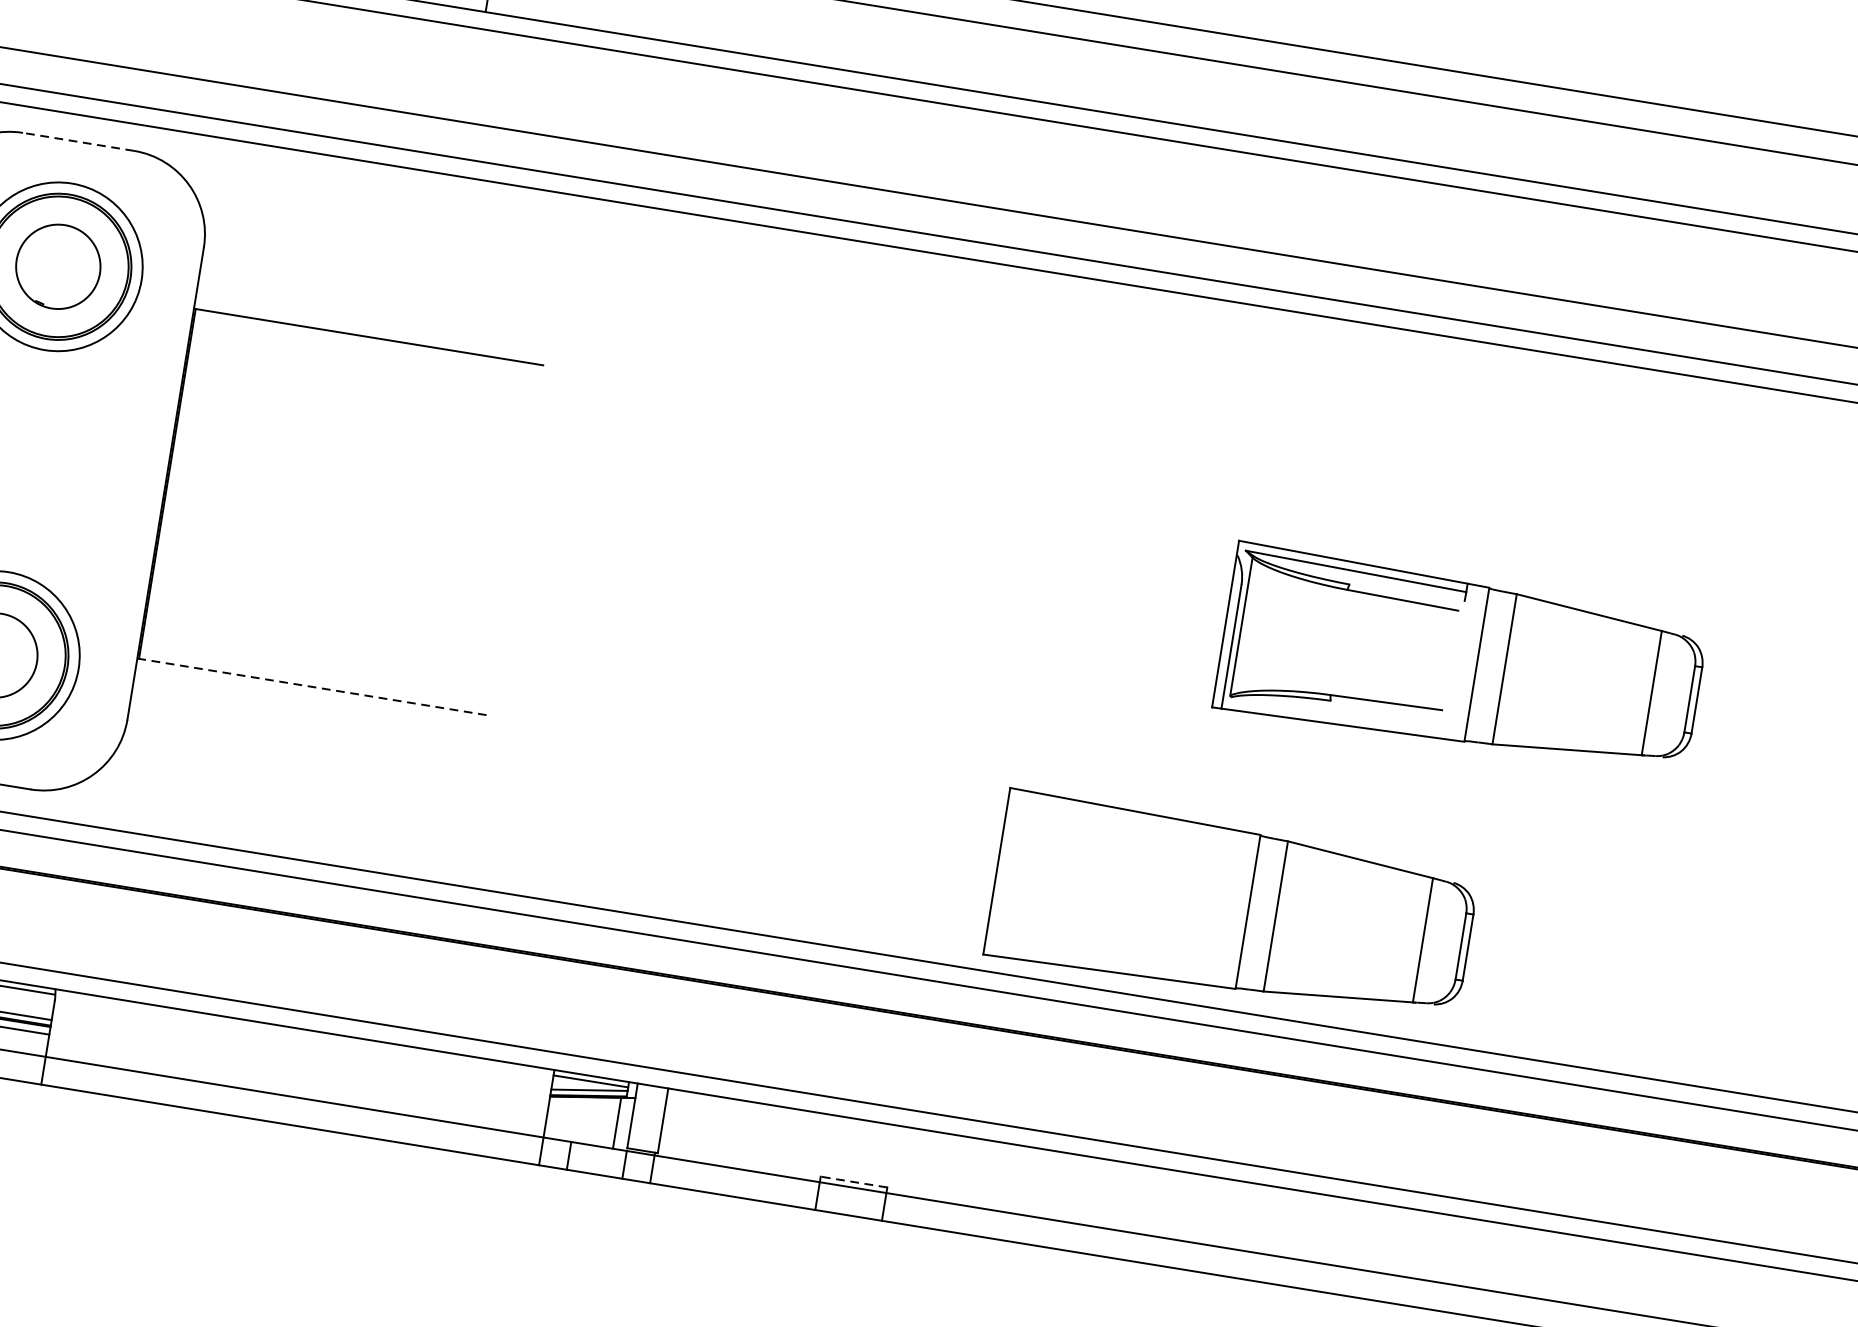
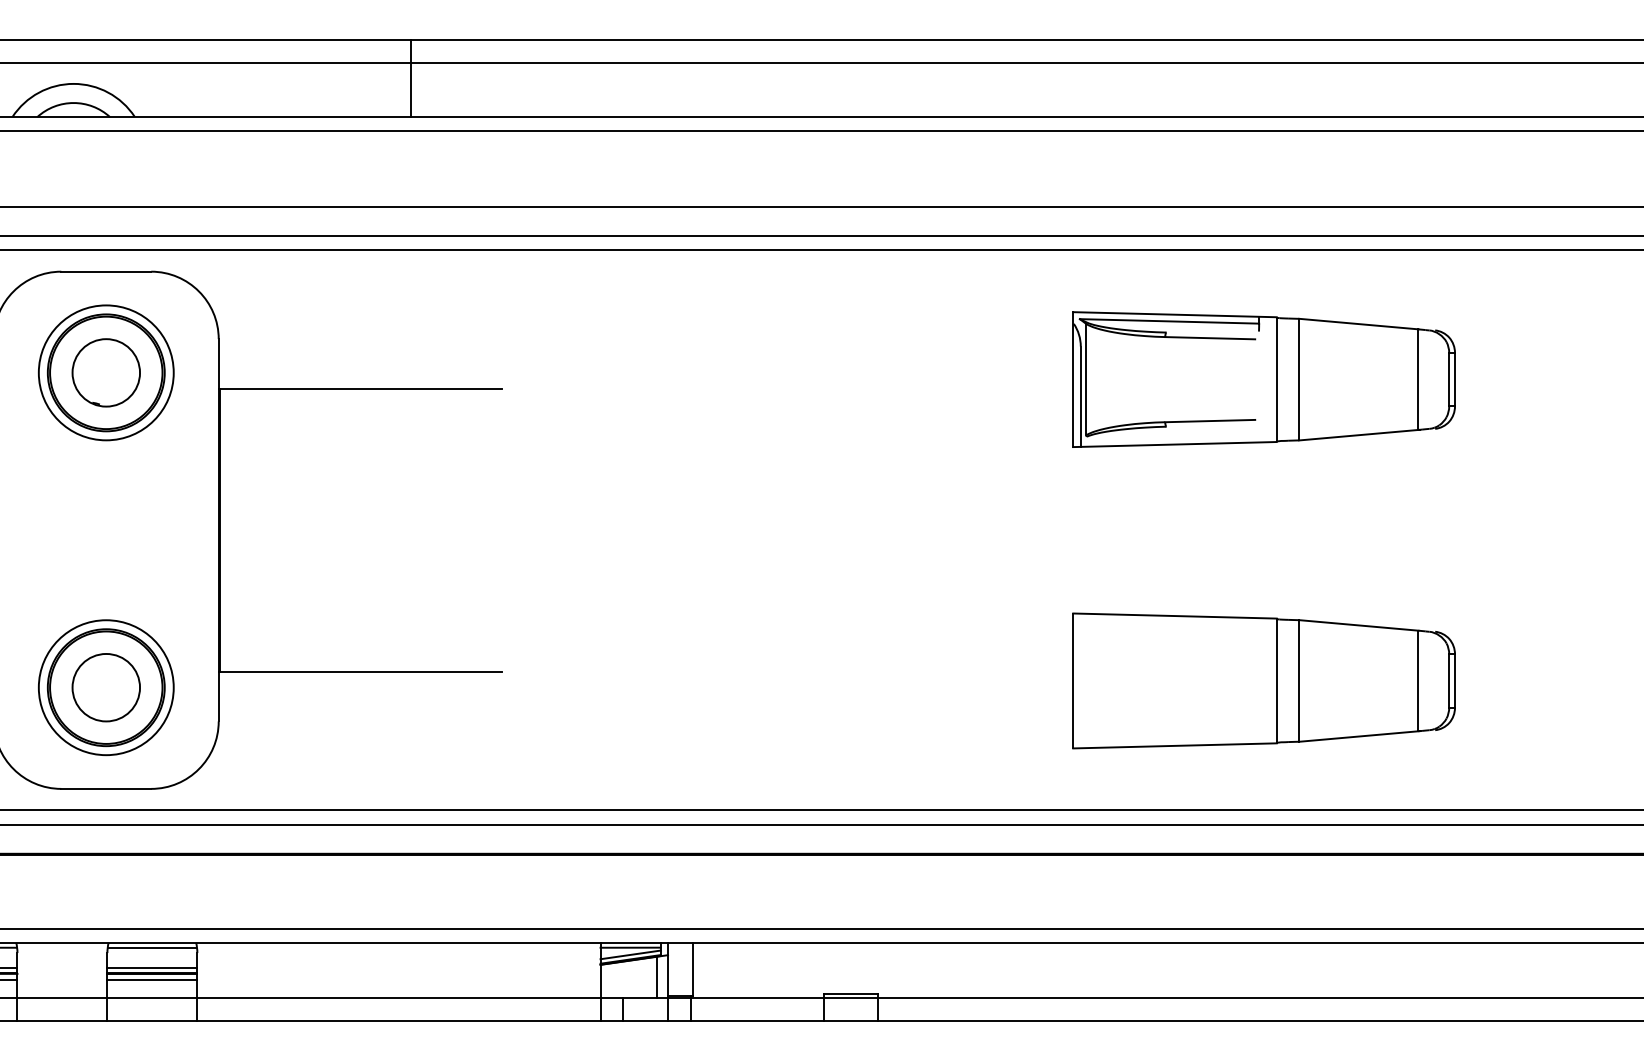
line: (78, 141) -> (106, 271), dashed -> solid
part: (1460, 661) -> (1263, 379), moved
line: (312, 686) -> (360, 671), dashed -> solid
part: (1231, 908) -> (1263, 680), moved
line: (854, 1182) -> (851, 993), dashed -> solid

